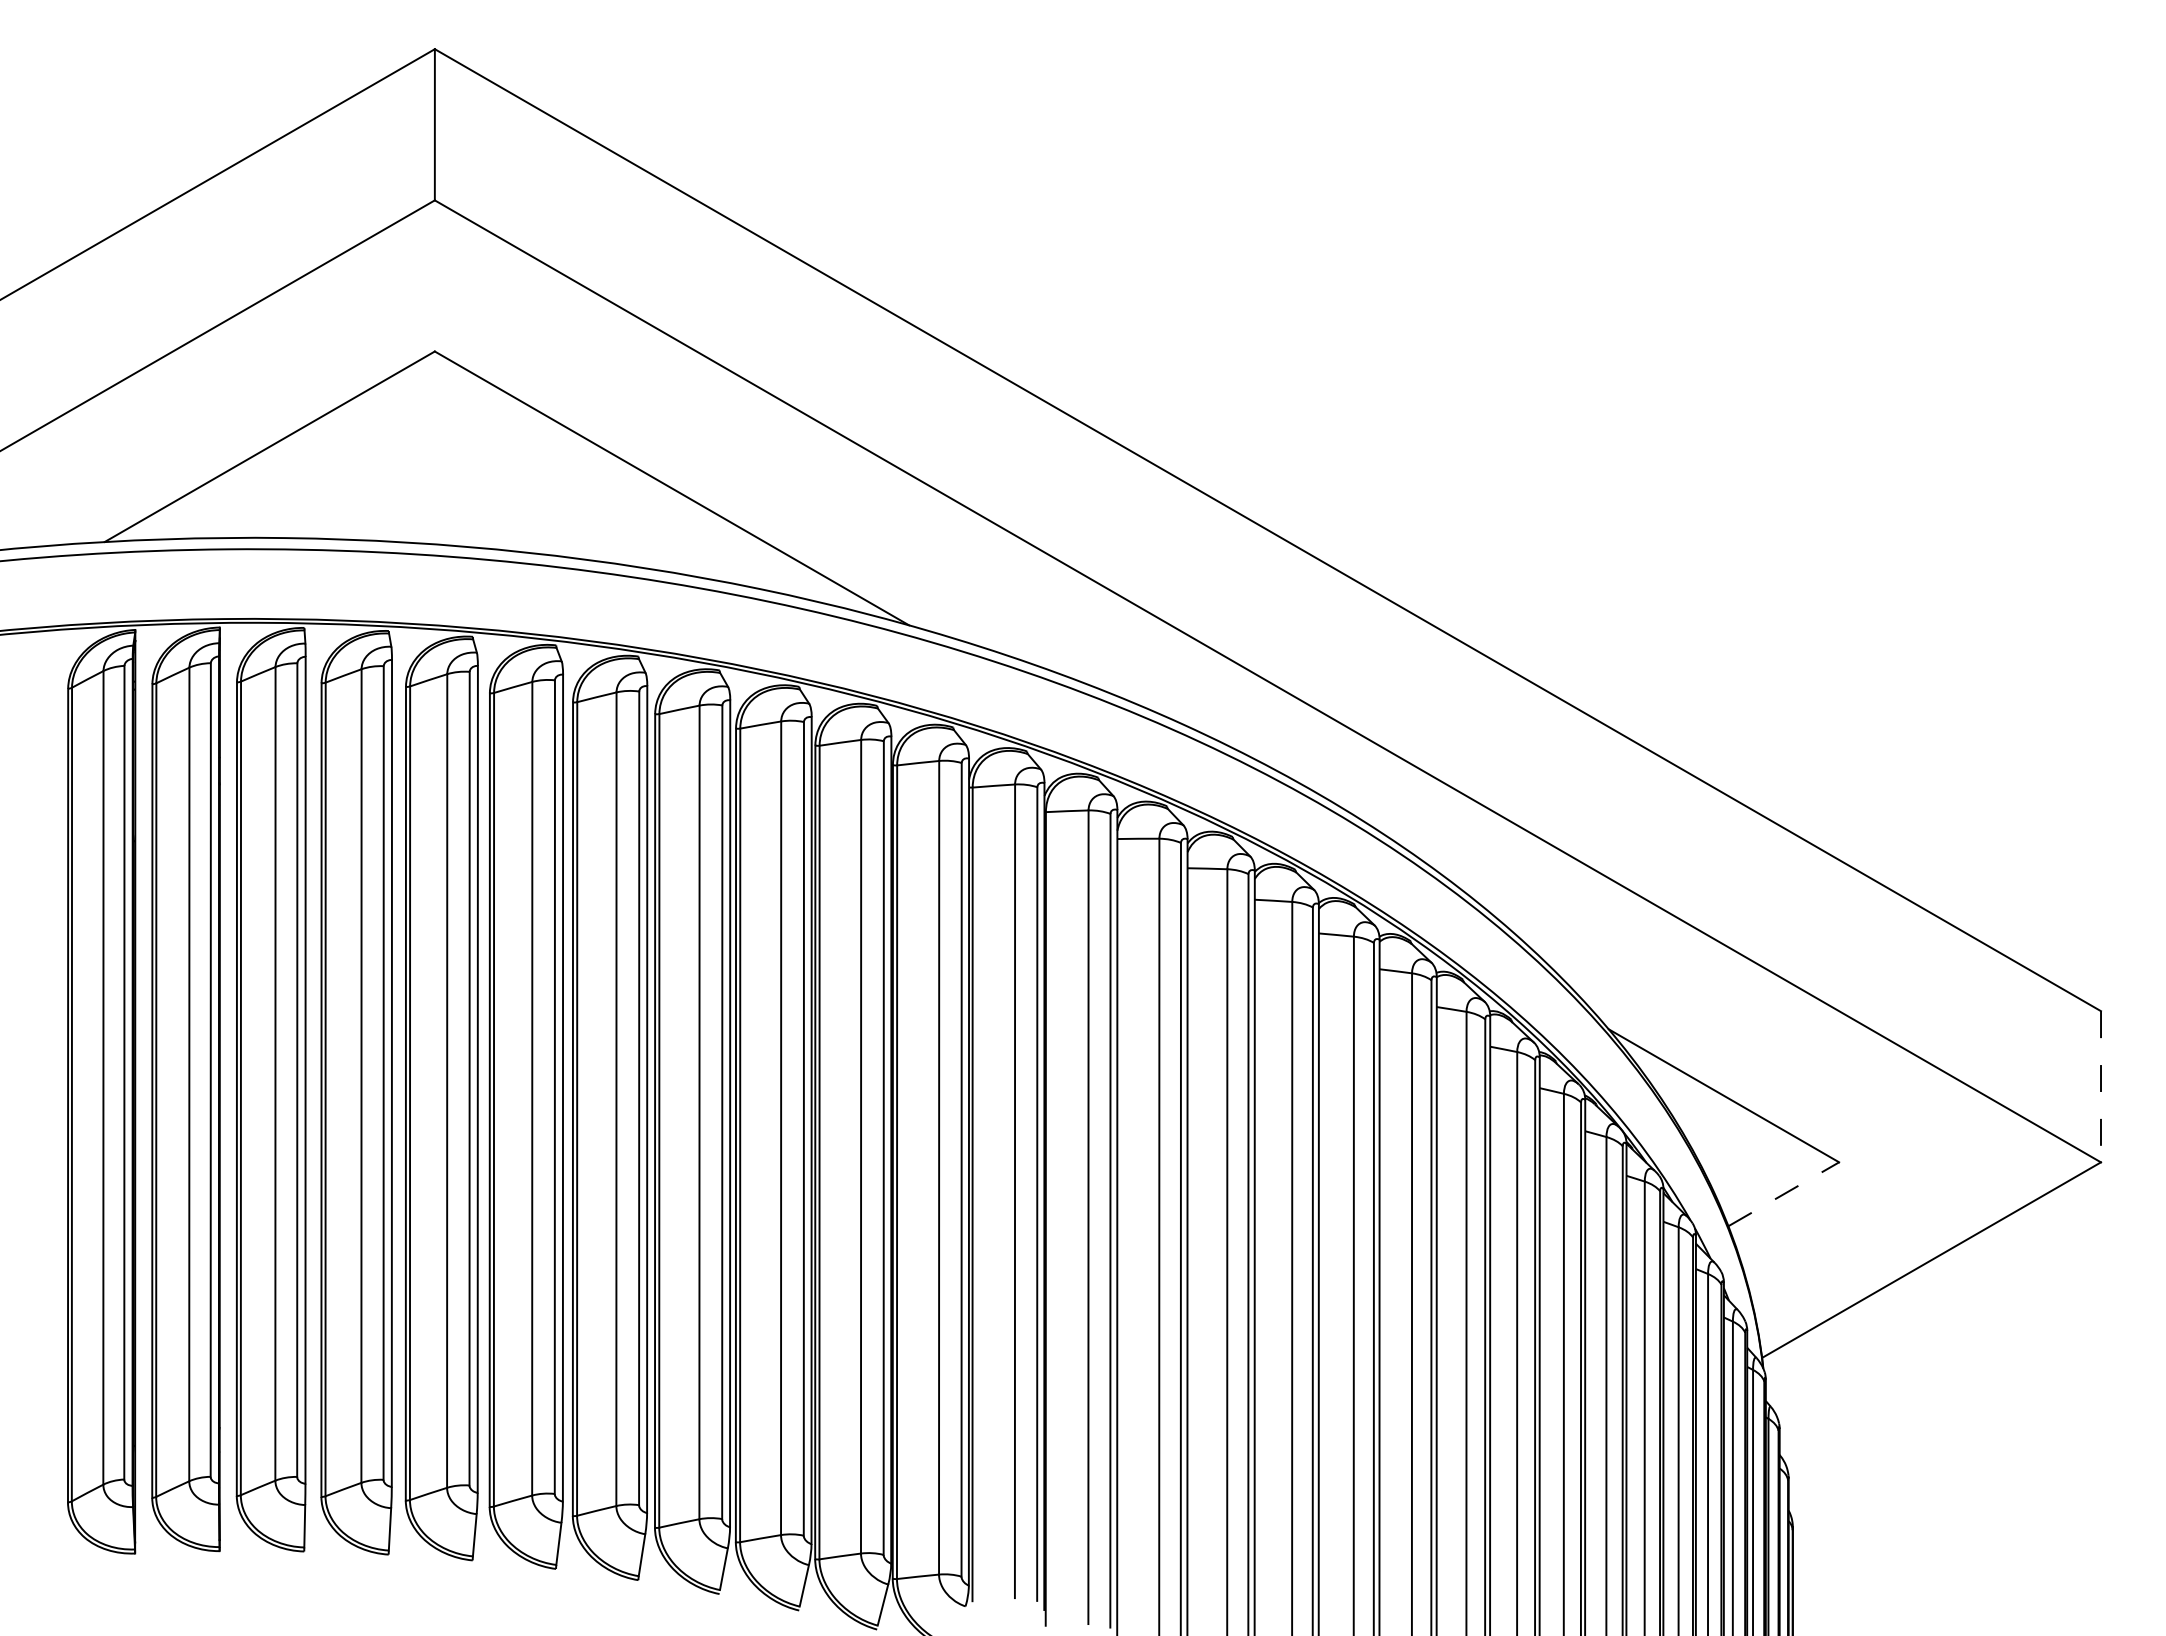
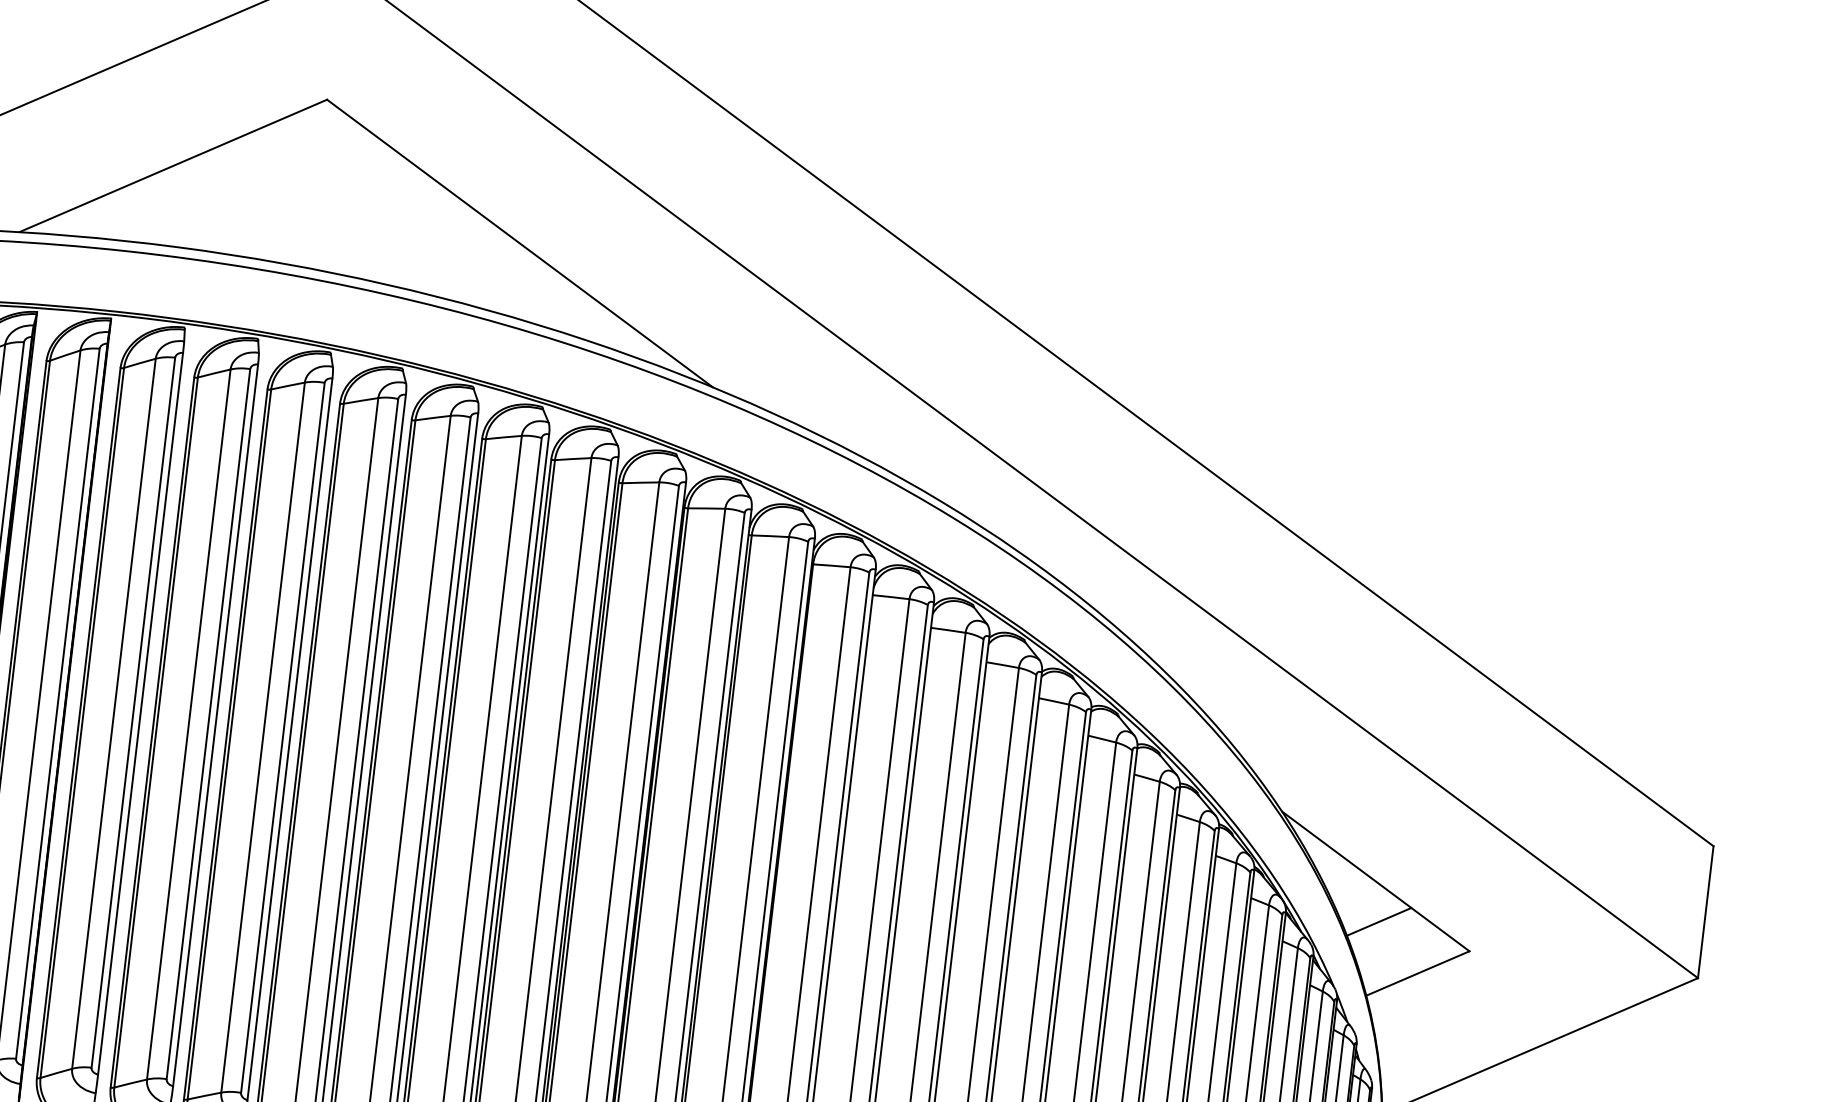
line: (2101, 1086) -> (1706, 912), dashed -> solid
line: (1732, 1140) -> (1378, 921), added
line: (1783, 1194) -> (1417, 973), dashed -> solid

